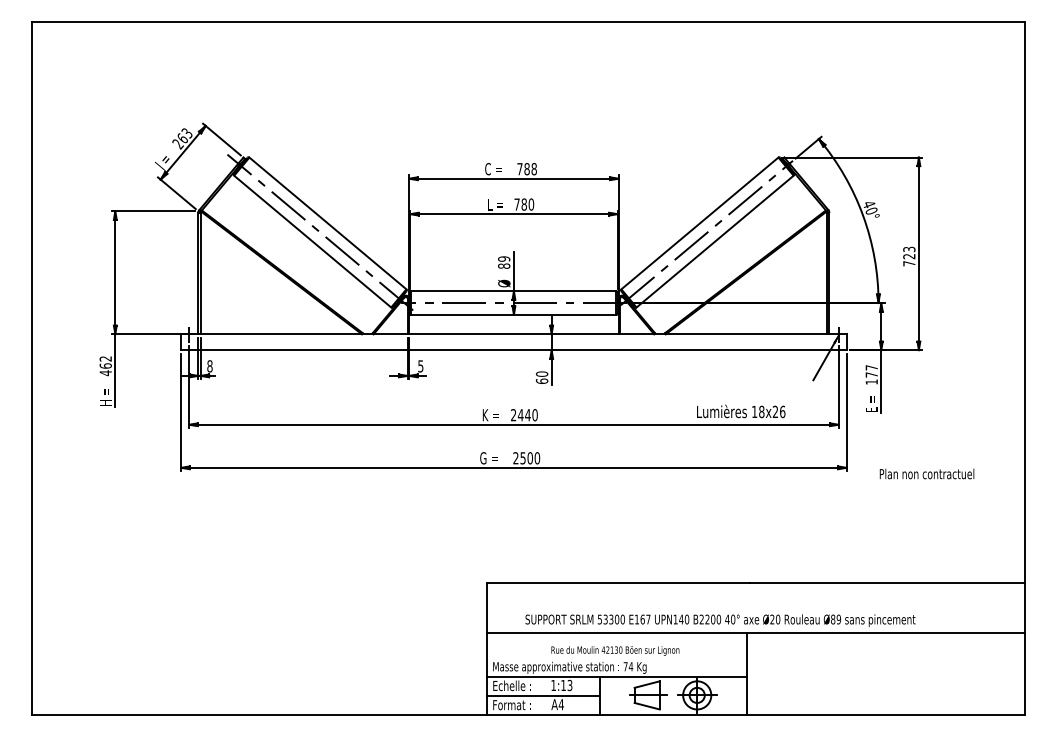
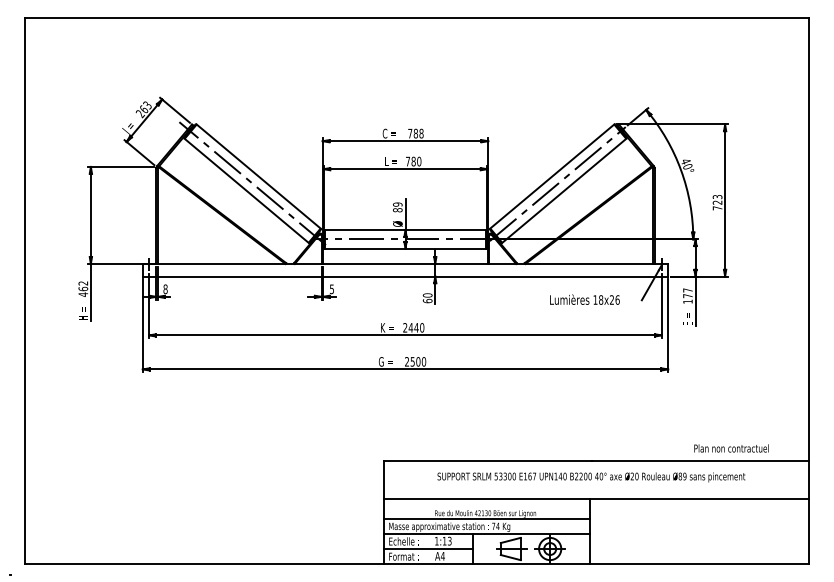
text: (741, 411) -> (585, 299), moved
text: (926, 473) -> (731, 448), moved
text: (720, 620) -> (591, 477), moved
line: (616, 657) -> (486, 519), added

